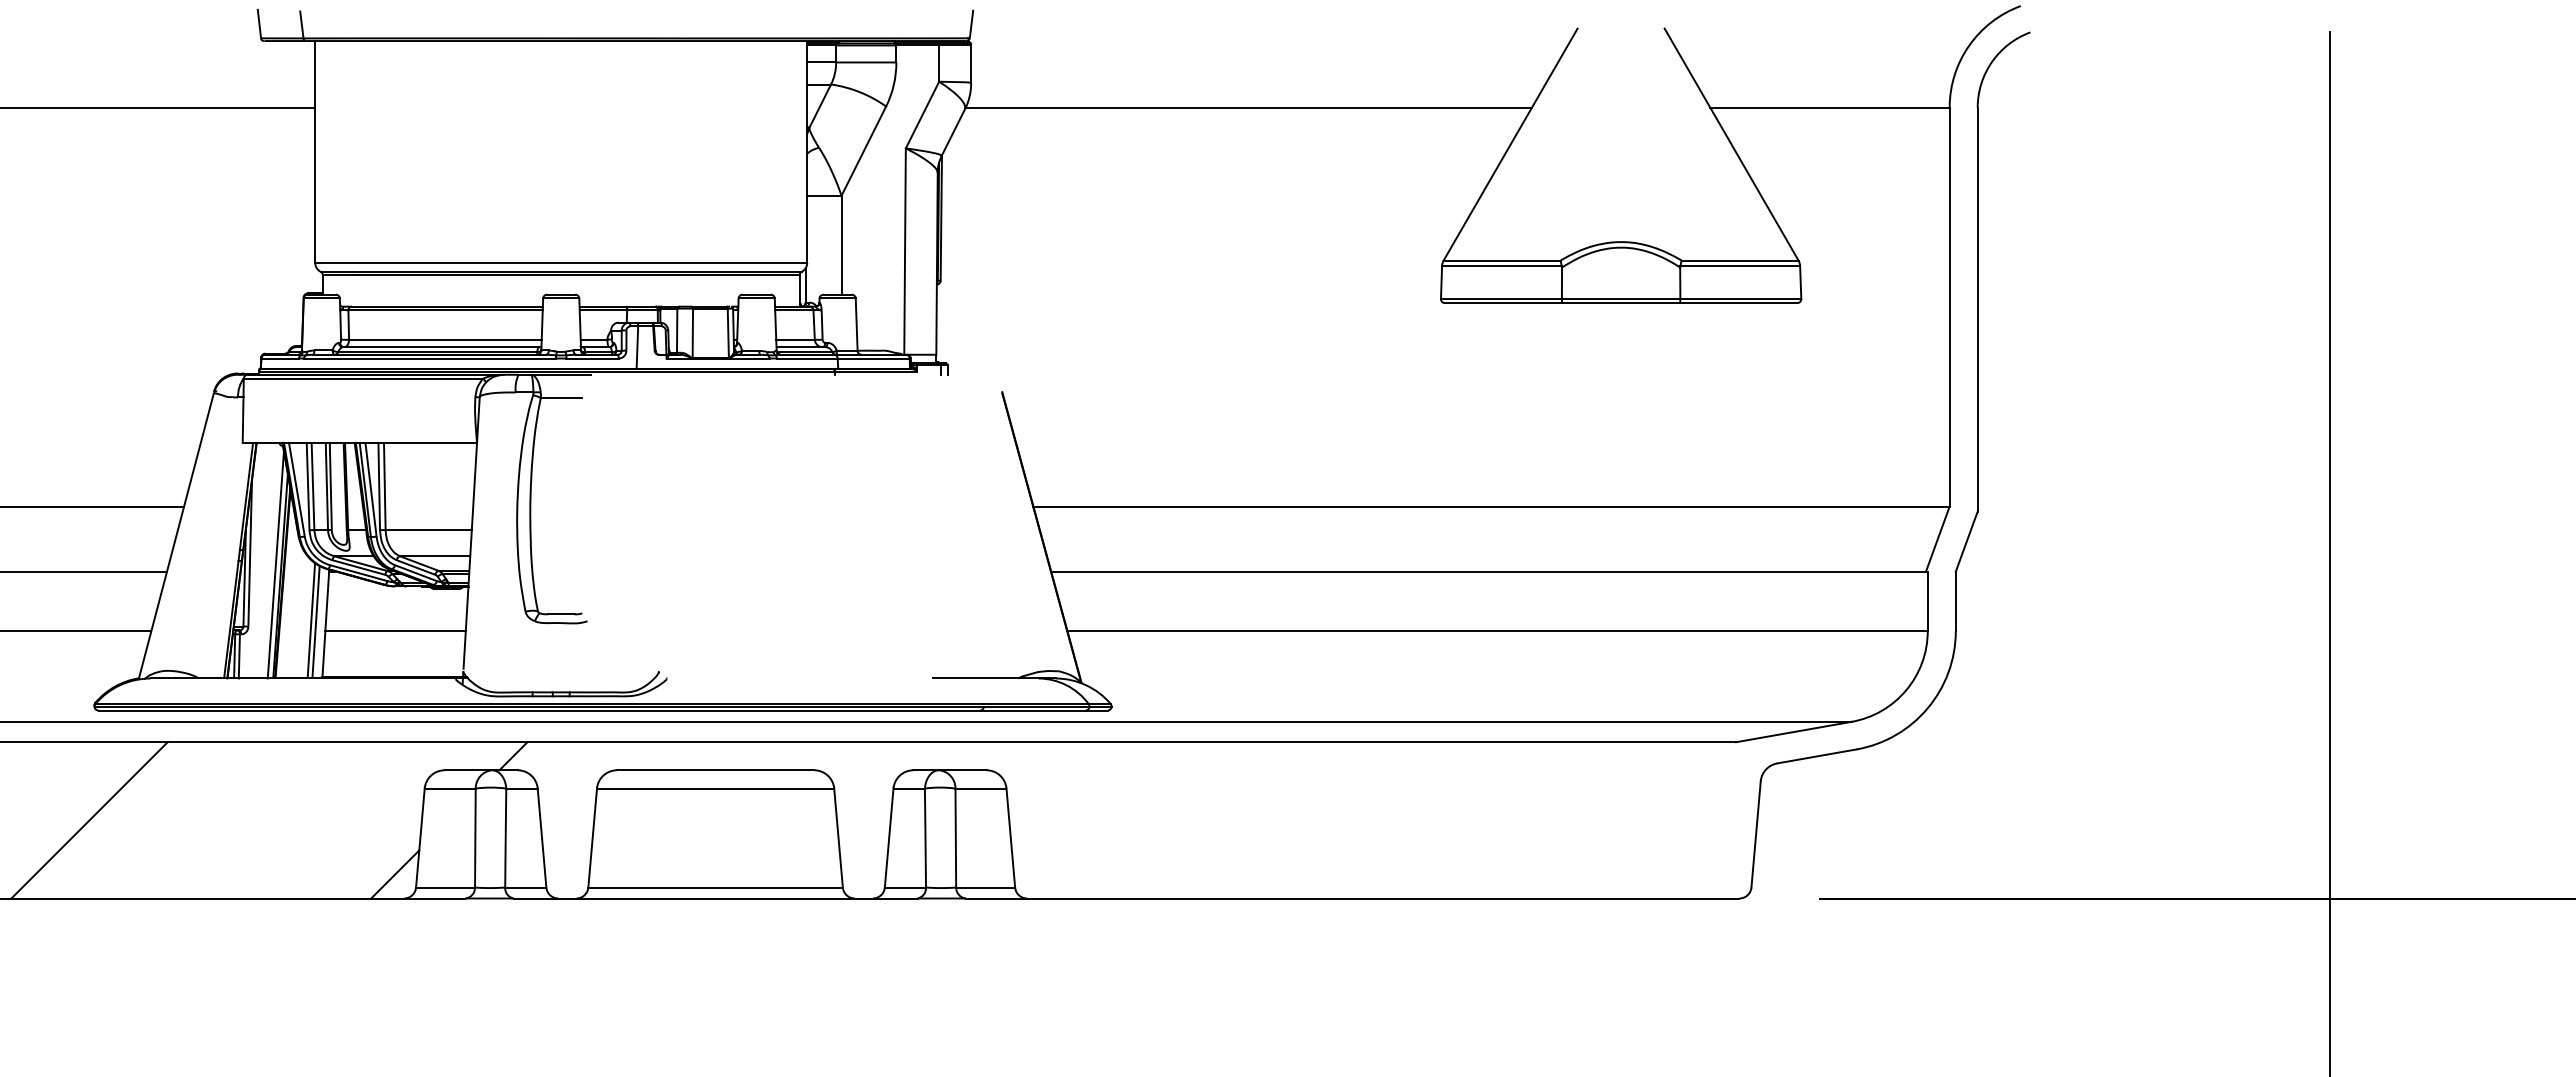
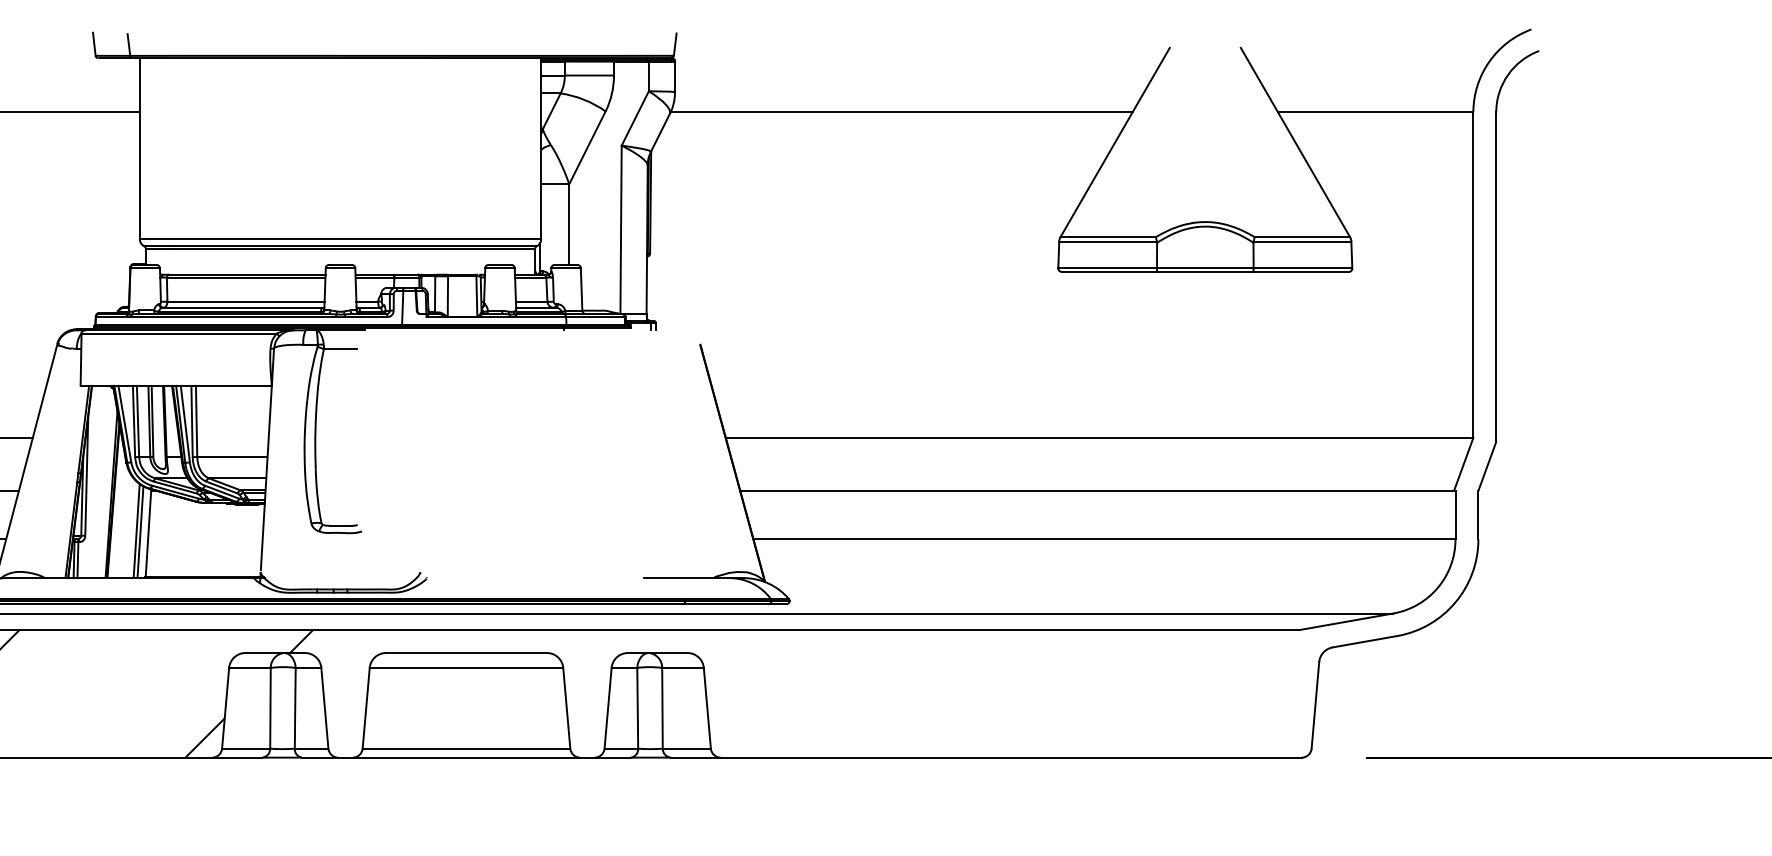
line: (275, 564) -> (107, 485), removed
line: (395, 631) -> (205, 539), removed

